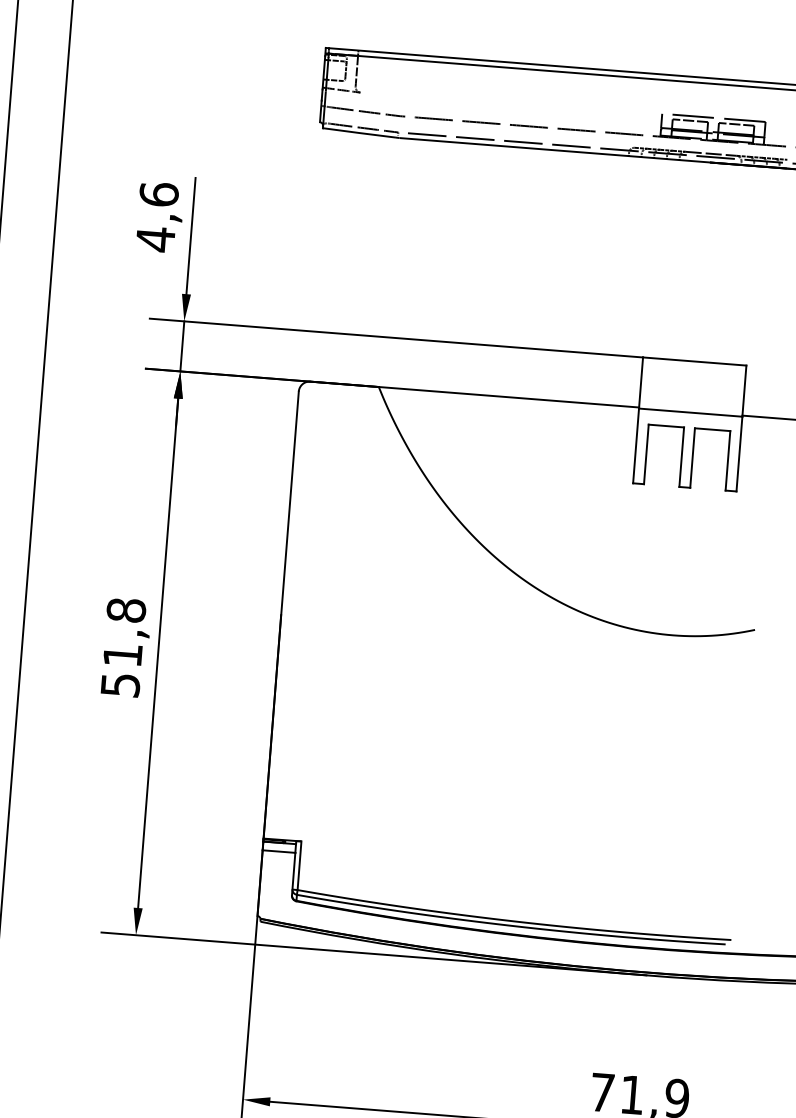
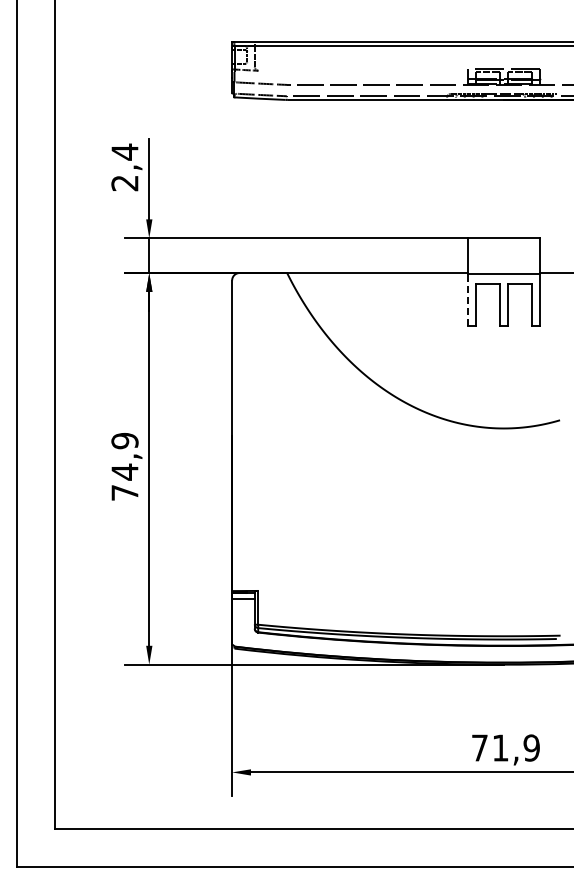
text: (156, 216) -> (124, 167), 4,6 -> 2,4
line: (635, 445) -> (467, 299), solid -> dashed
text: (122, 647) -> (124, 466), 51,8 -> 74,9

